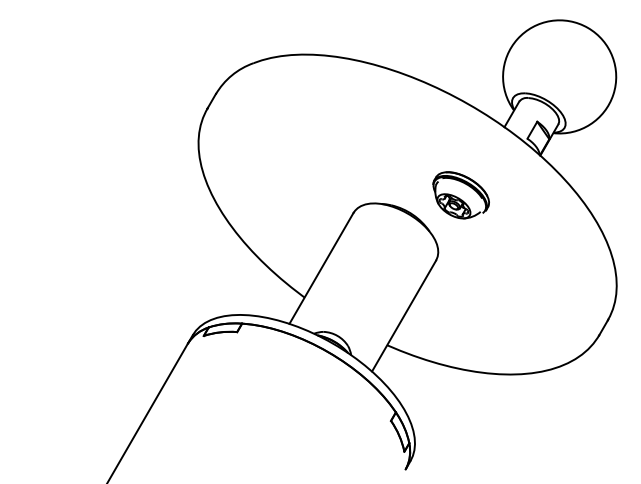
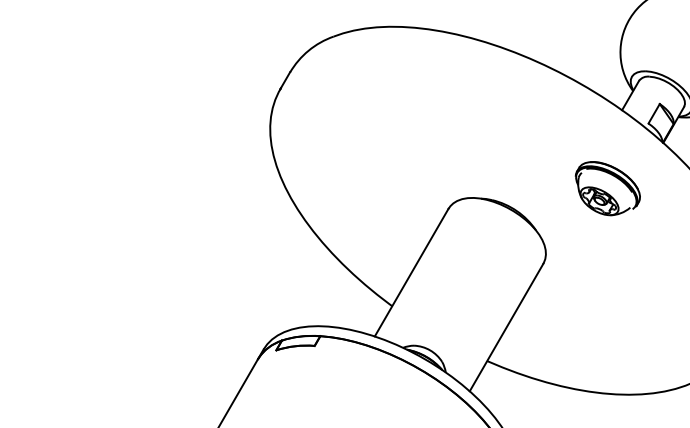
part: (460, 195) -> (607, 188), moved

